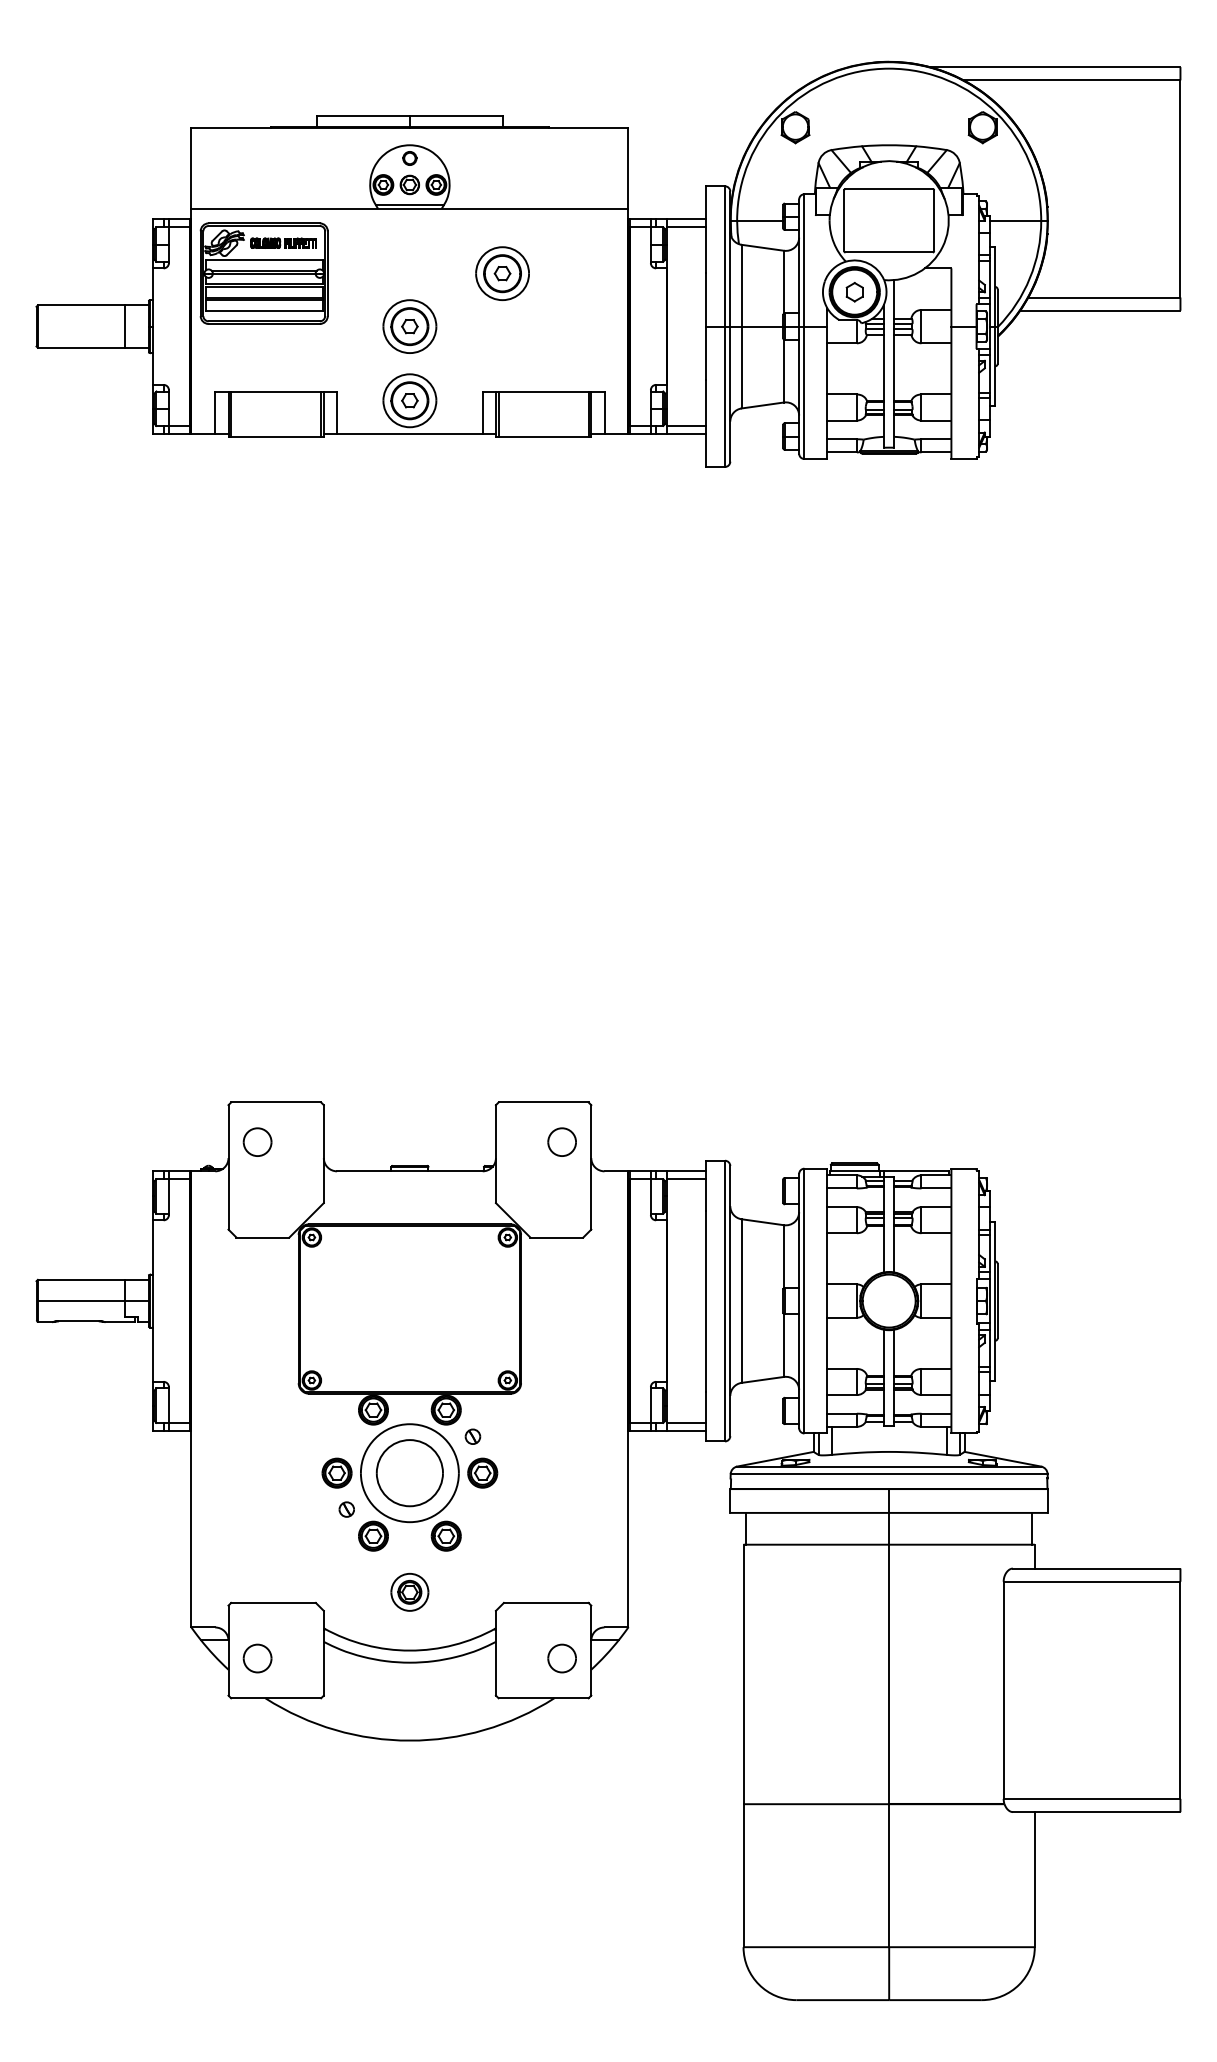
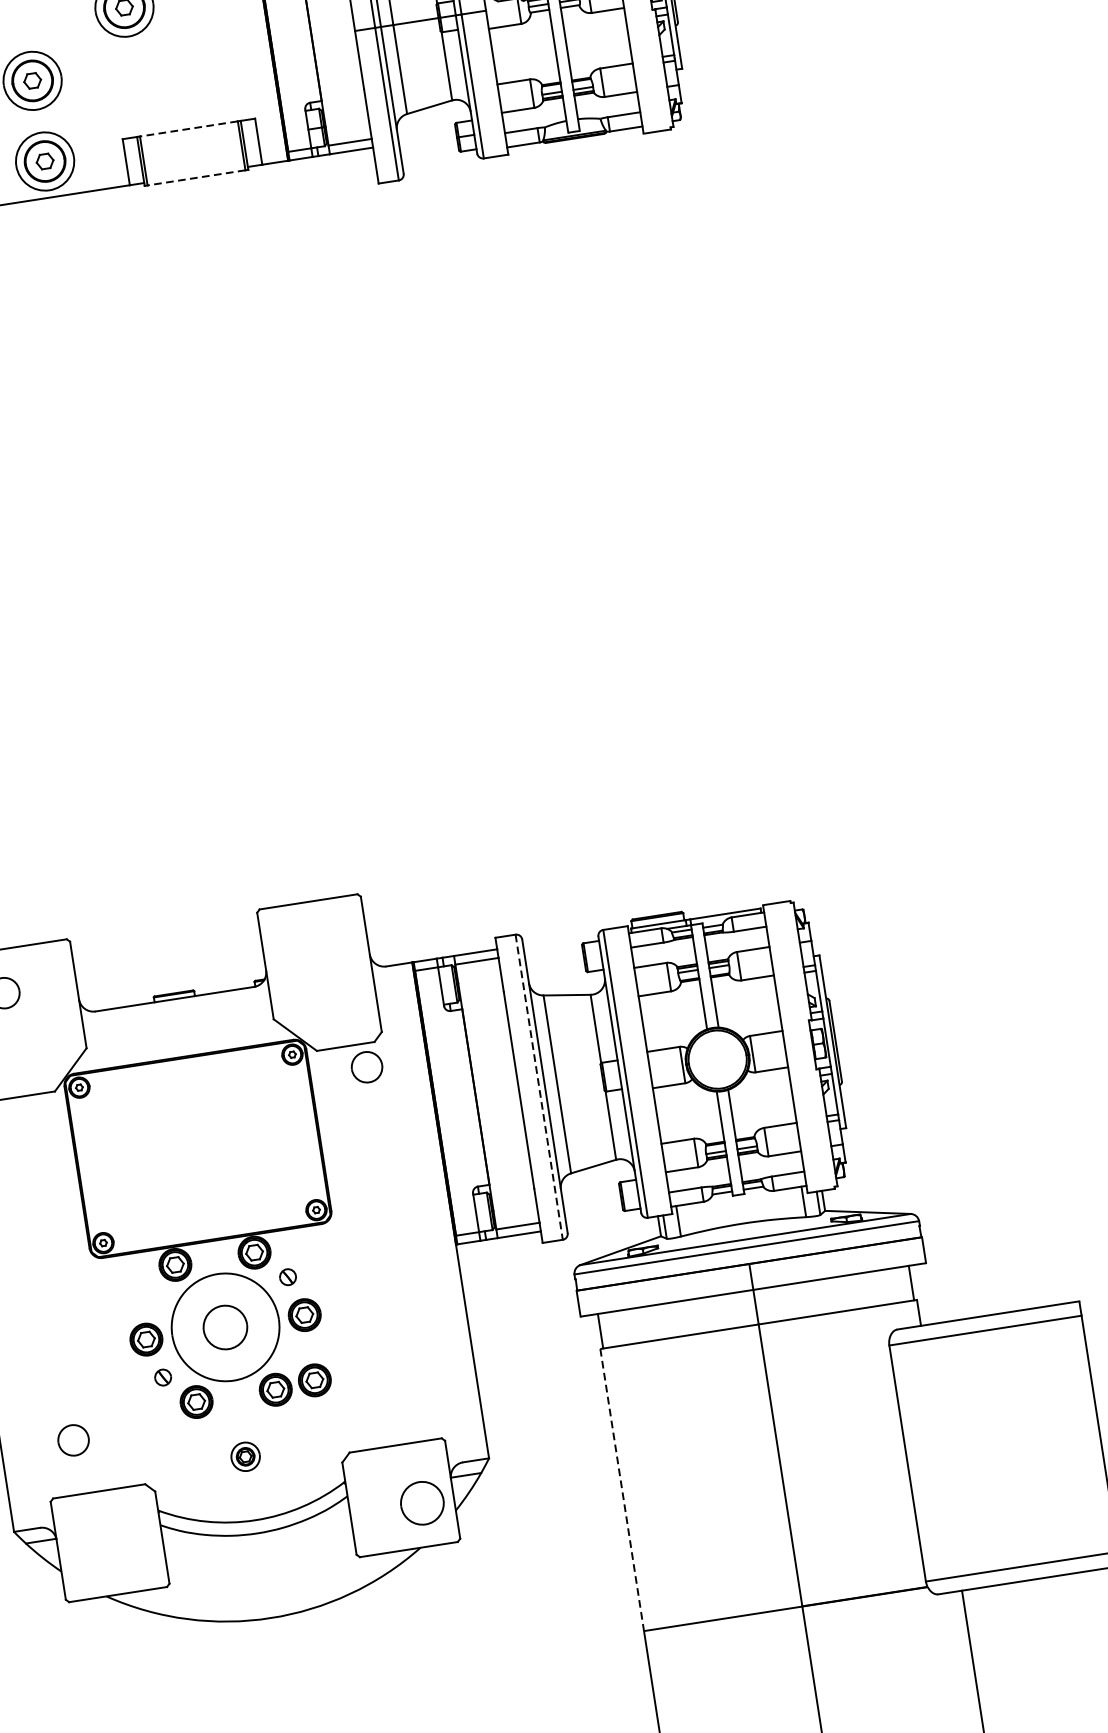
line: (543, 391) -> (188, 128), solid -> dashed
line: (543, 436) -> (196, 177), solid -> dashed
part: (561, 1141) -> (366, 1066), moved
line: (725, 1301) -> (539, 1087), solid -> dashed
part: (409, 1473) -> (225, 1327), size x0.6
part: (482, 1532) -> (314, 1379), added
part: (409, 1591) -> (245, 1456), size x0.7
part: (257, 1658) -> (73, 1440), moved
part: (561, 1658) -> (421, 1503), size x1.4
line: (743, 1674) -> (622, 1490), solid -> dashed

